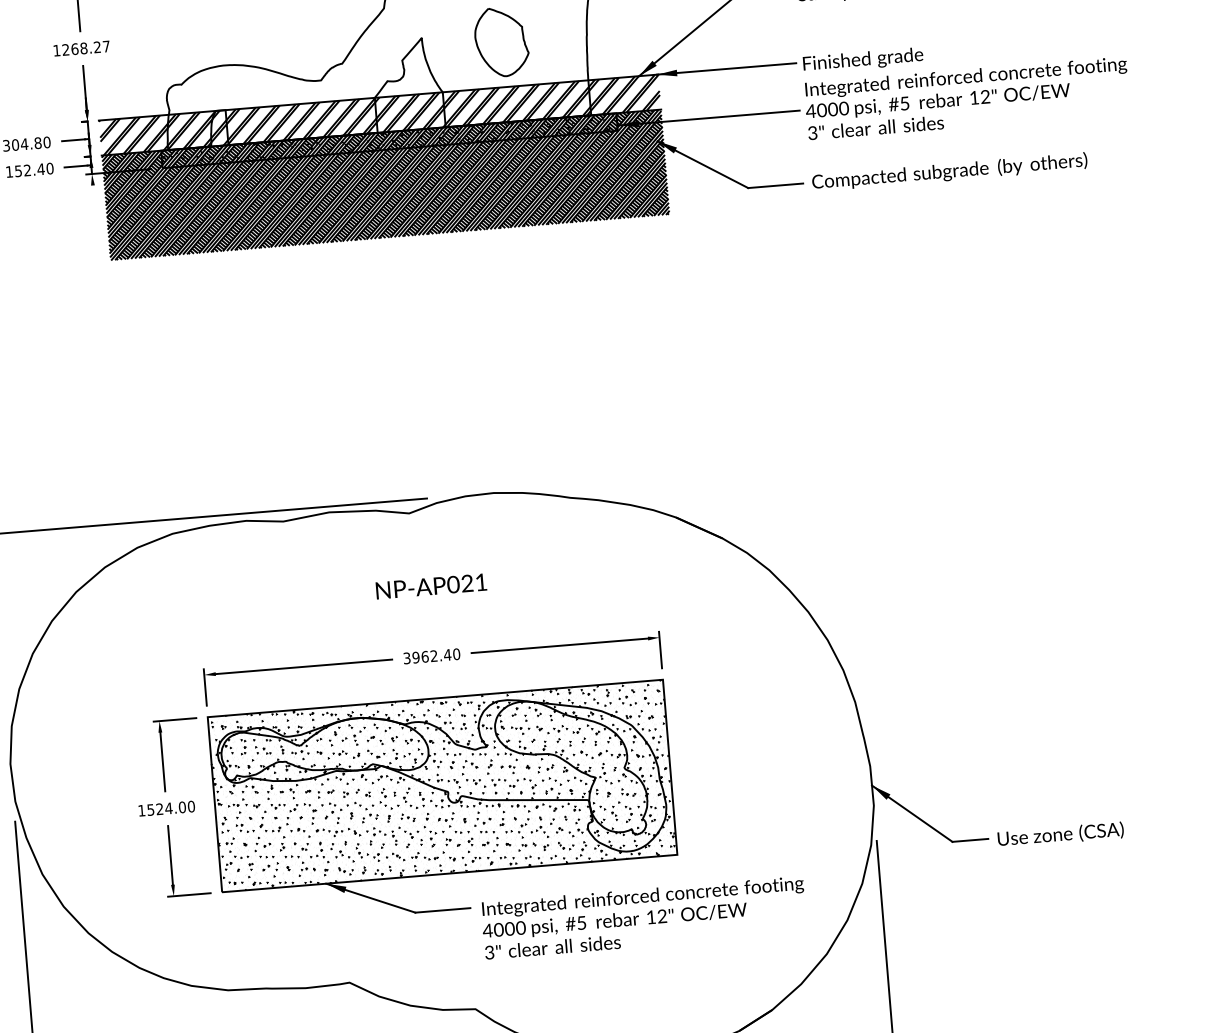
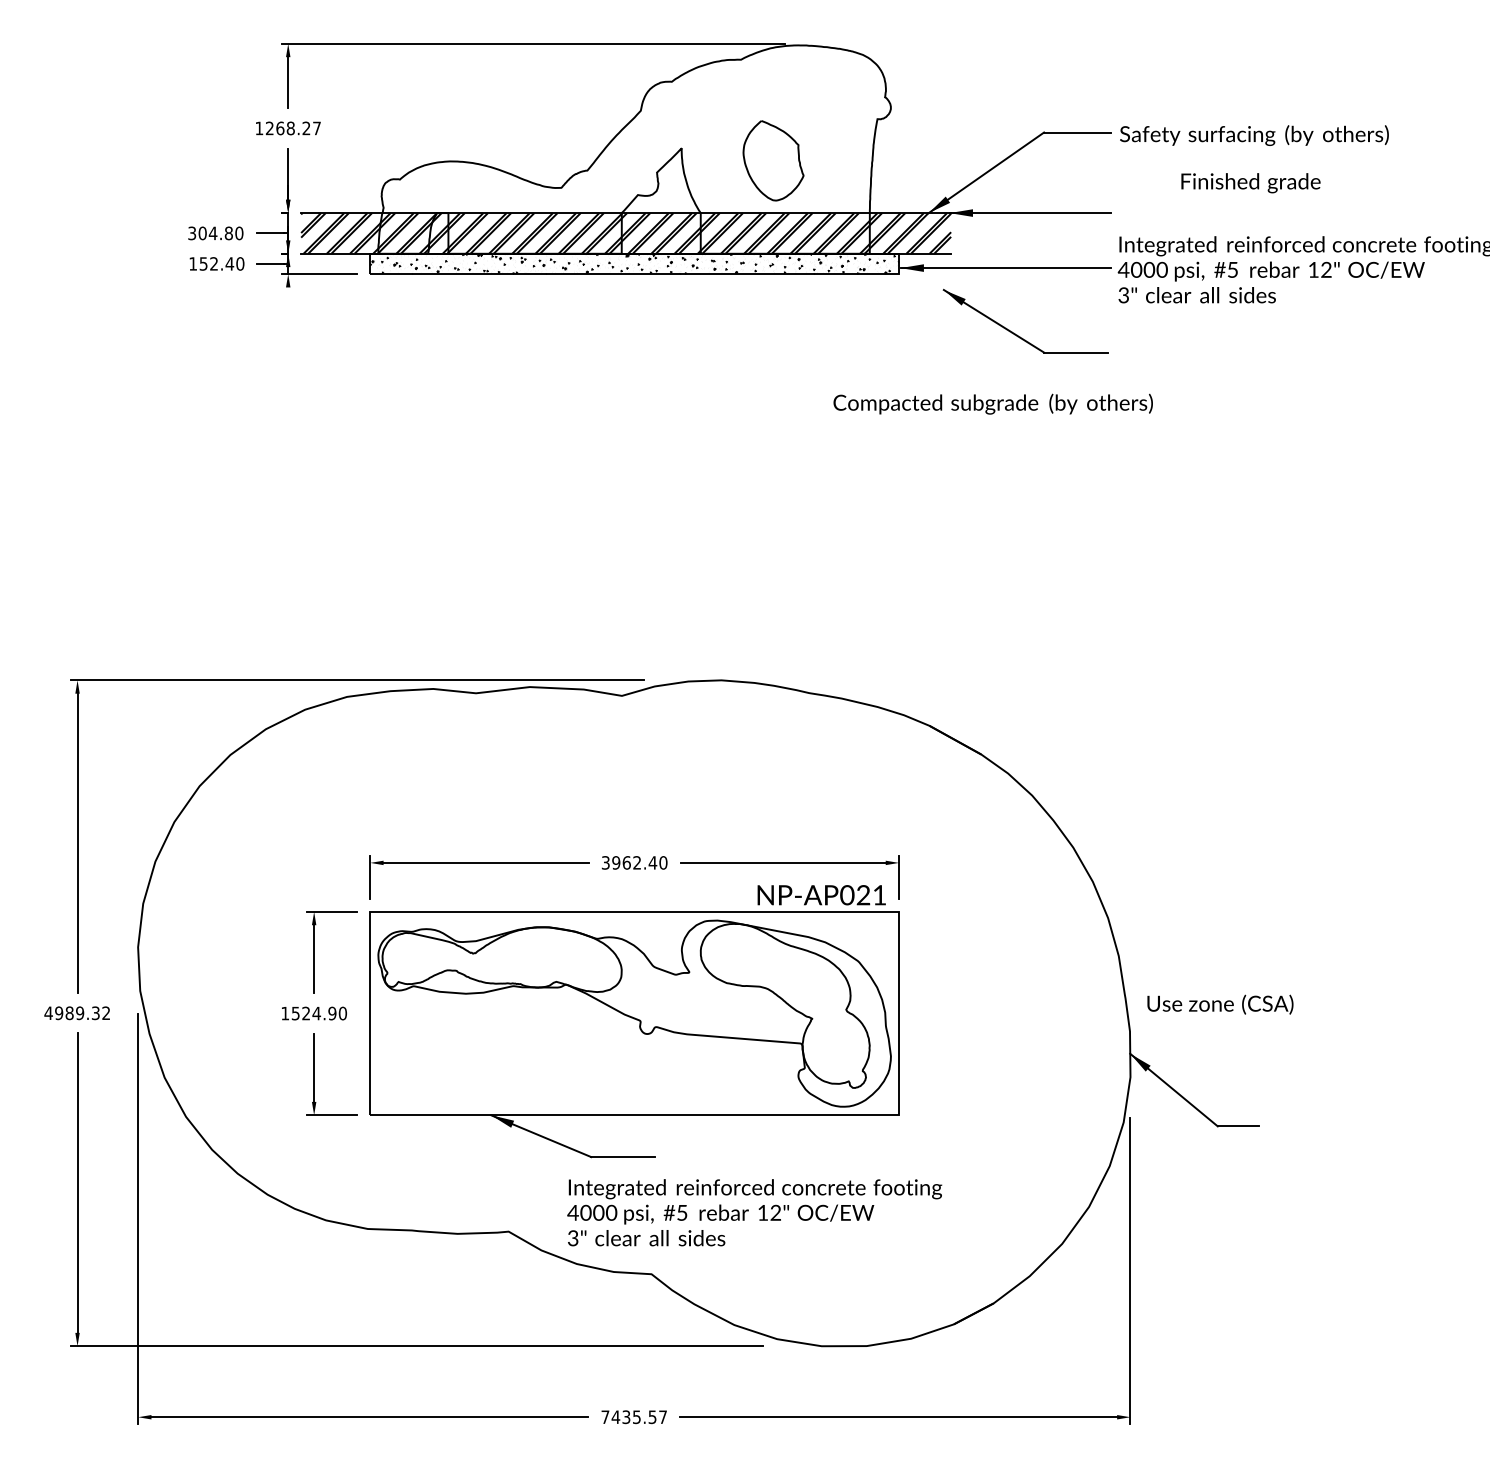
text: (862, 60) -> (1250, 183), moved
text: (949, 171) -> (992, 403), moved
hatch: (386, 184) -> (626, 314), removed
text: (431, 586) -> (821, 895), moved
hatch: (442, 785) -> (634, 1013), removed
text: (182, 807) -> (332, 1013), 1524.00 -> 1524.90
text: (1060, 834) -> (1220, 1004), moved
text: (643, 917) -> (754, 1212), moved

